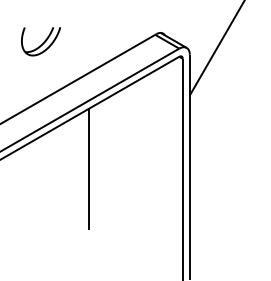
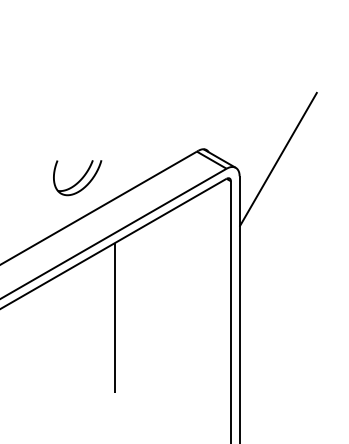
part: (40, 42) -> (77, 178), moved

